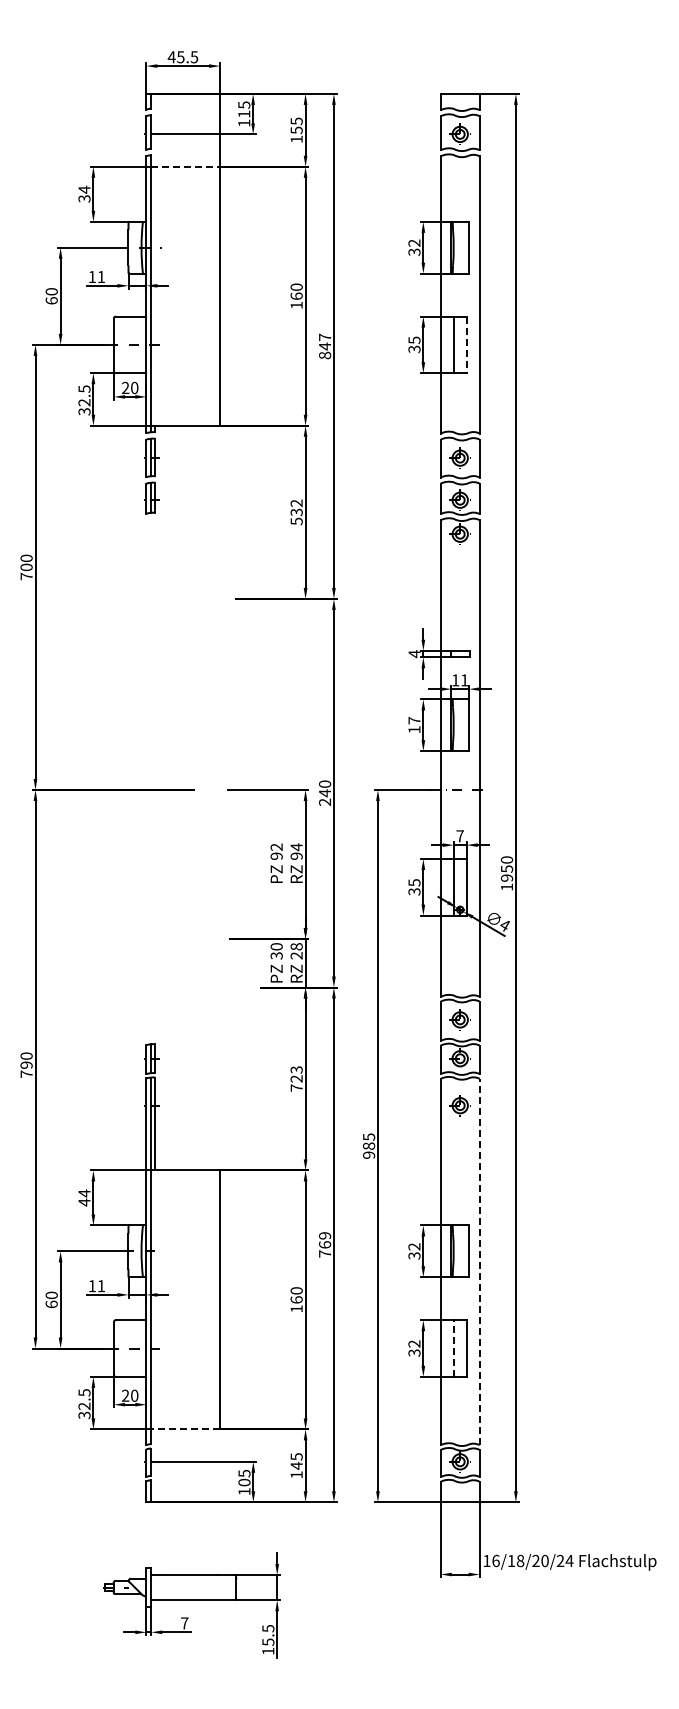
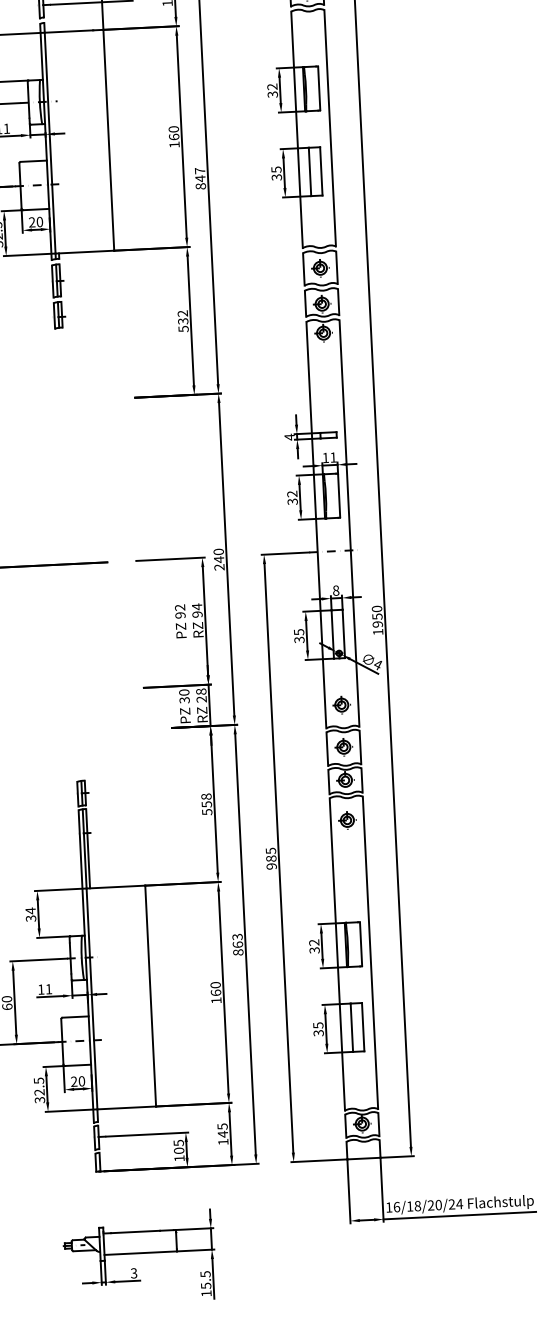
line: (186, 166) -> (74, 31), dashed -> solid
line: (466, 345) -> (321, 171), dashed -> solid
text: (414, 725) -> (292, 498), 17 -> 32
text: (459, 836) -> (335, 590), 7 -> 8
part: (459, 970) -> (341, 705), added
text: (296, 1078) -> (206, 804), 723 -> 558
text: (84, 1202) -> (31, 918), 44 -> 34
text: (325, 1244) -> (238, 944), 769 -> 863
line: (479, 1261) -> (370, 952), dashed -> solid
text: (414, 1343) -> (318, 1025), 32 -> 35
line: (453, 1348) -> (351, 1027), dashed -> solid
line: (185, 1429) -> (126, 1107), dashed -> solid
line: (568, 1574) -> (459, 1215), added
text: (184, 1623) -> (133, 1273), 7 -> 3

